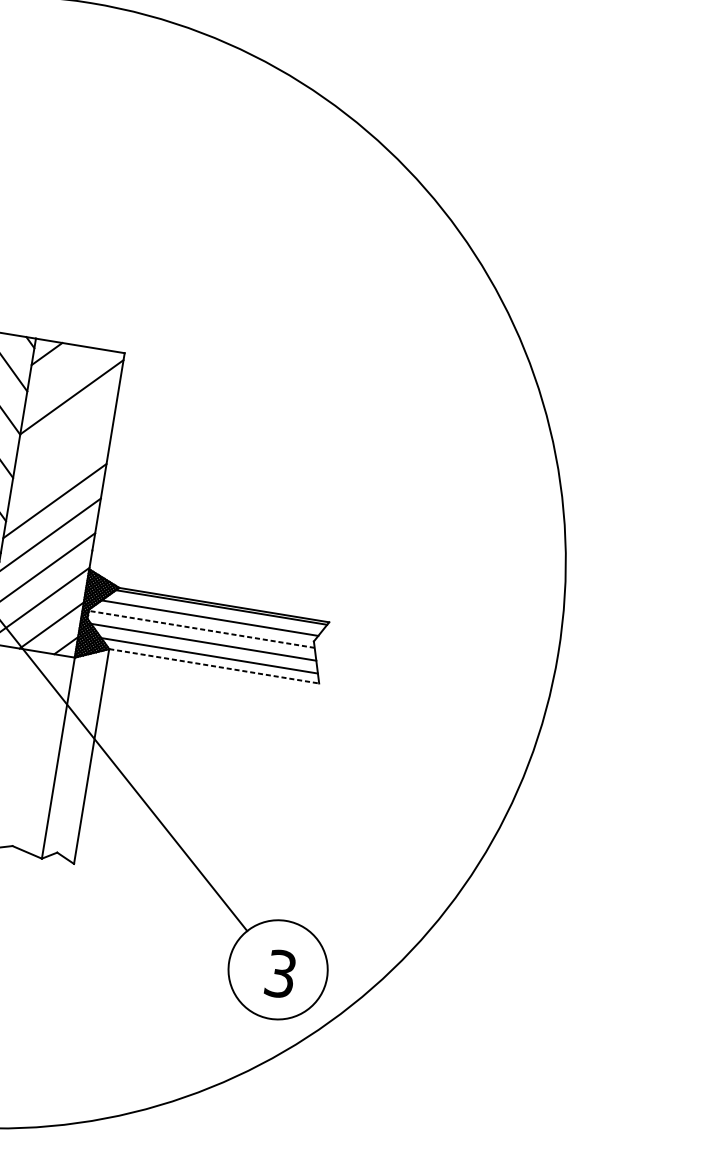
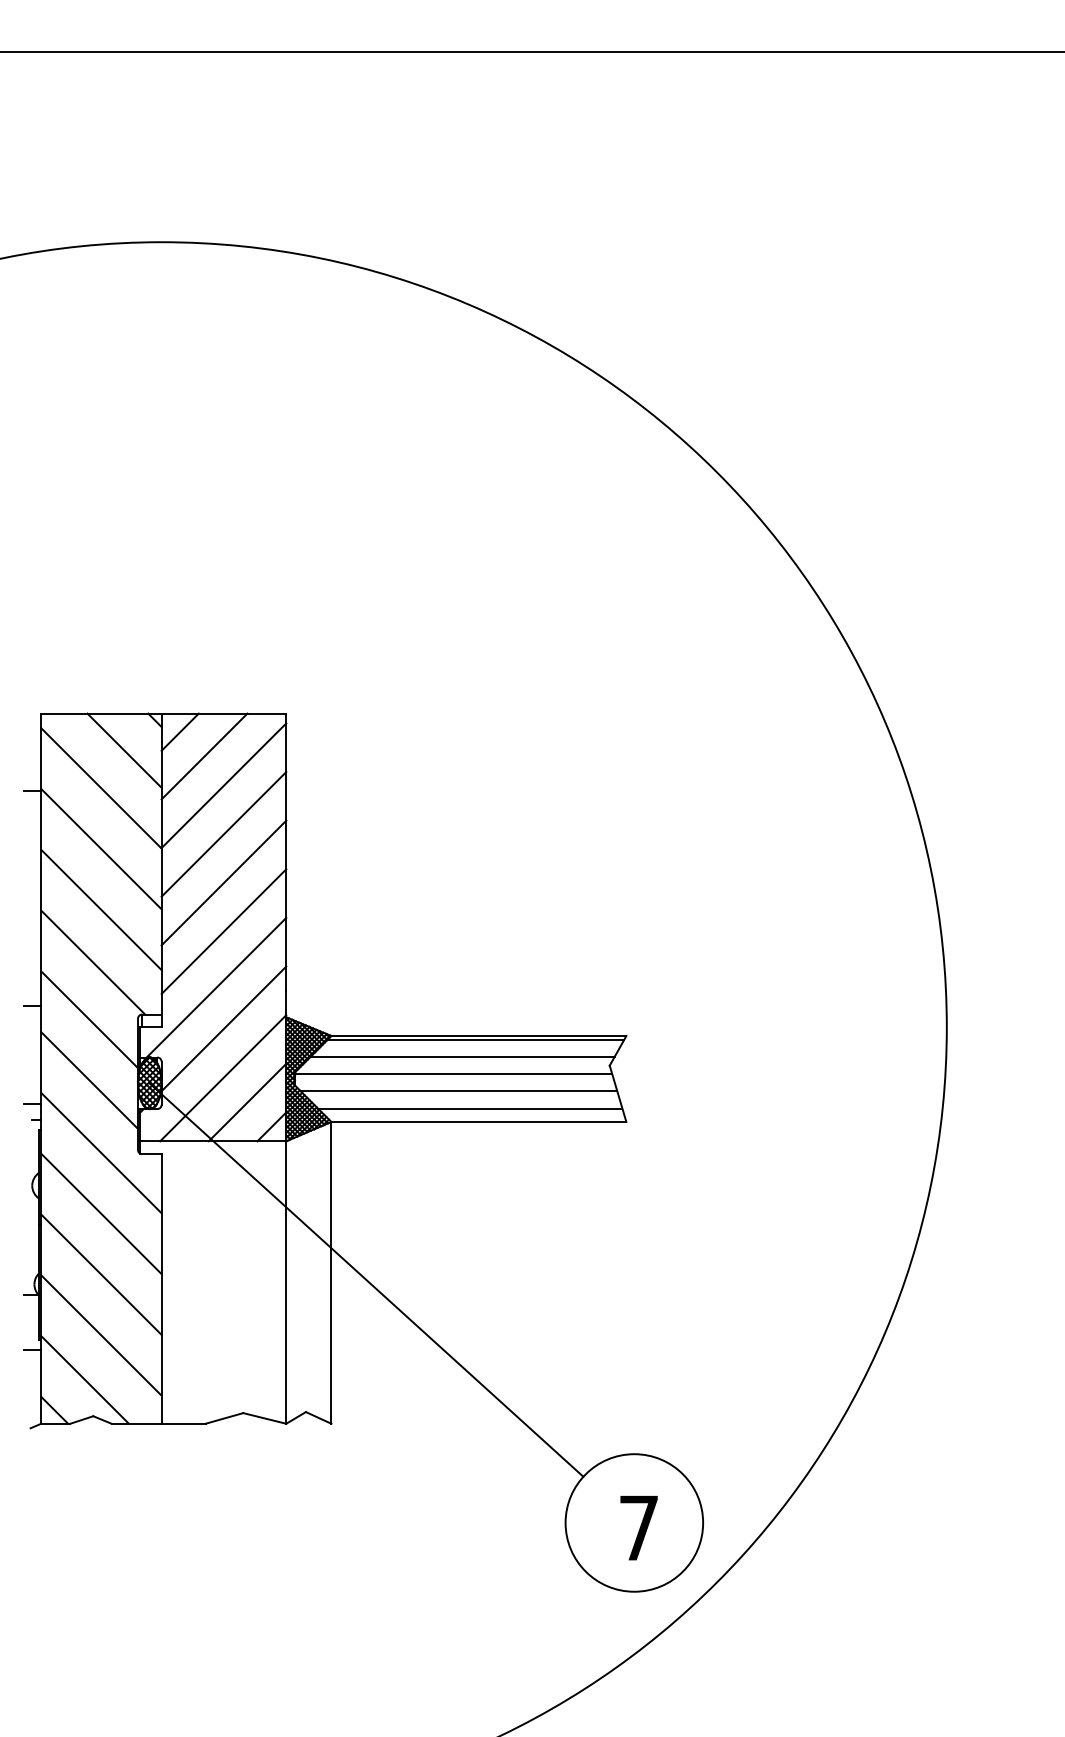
line: (61, 374) -> (204, 756), added
line: (65, 431) -> (223, 834), added
line: (60, 466) -> (223, 882), added
line: (201, 629) -> (453, 1074), dashed -> solid
line: (214, 666) -> (479, 1121), dashed -> solid
text: (281, 973) -> (639, 1527), 3 -> 7

